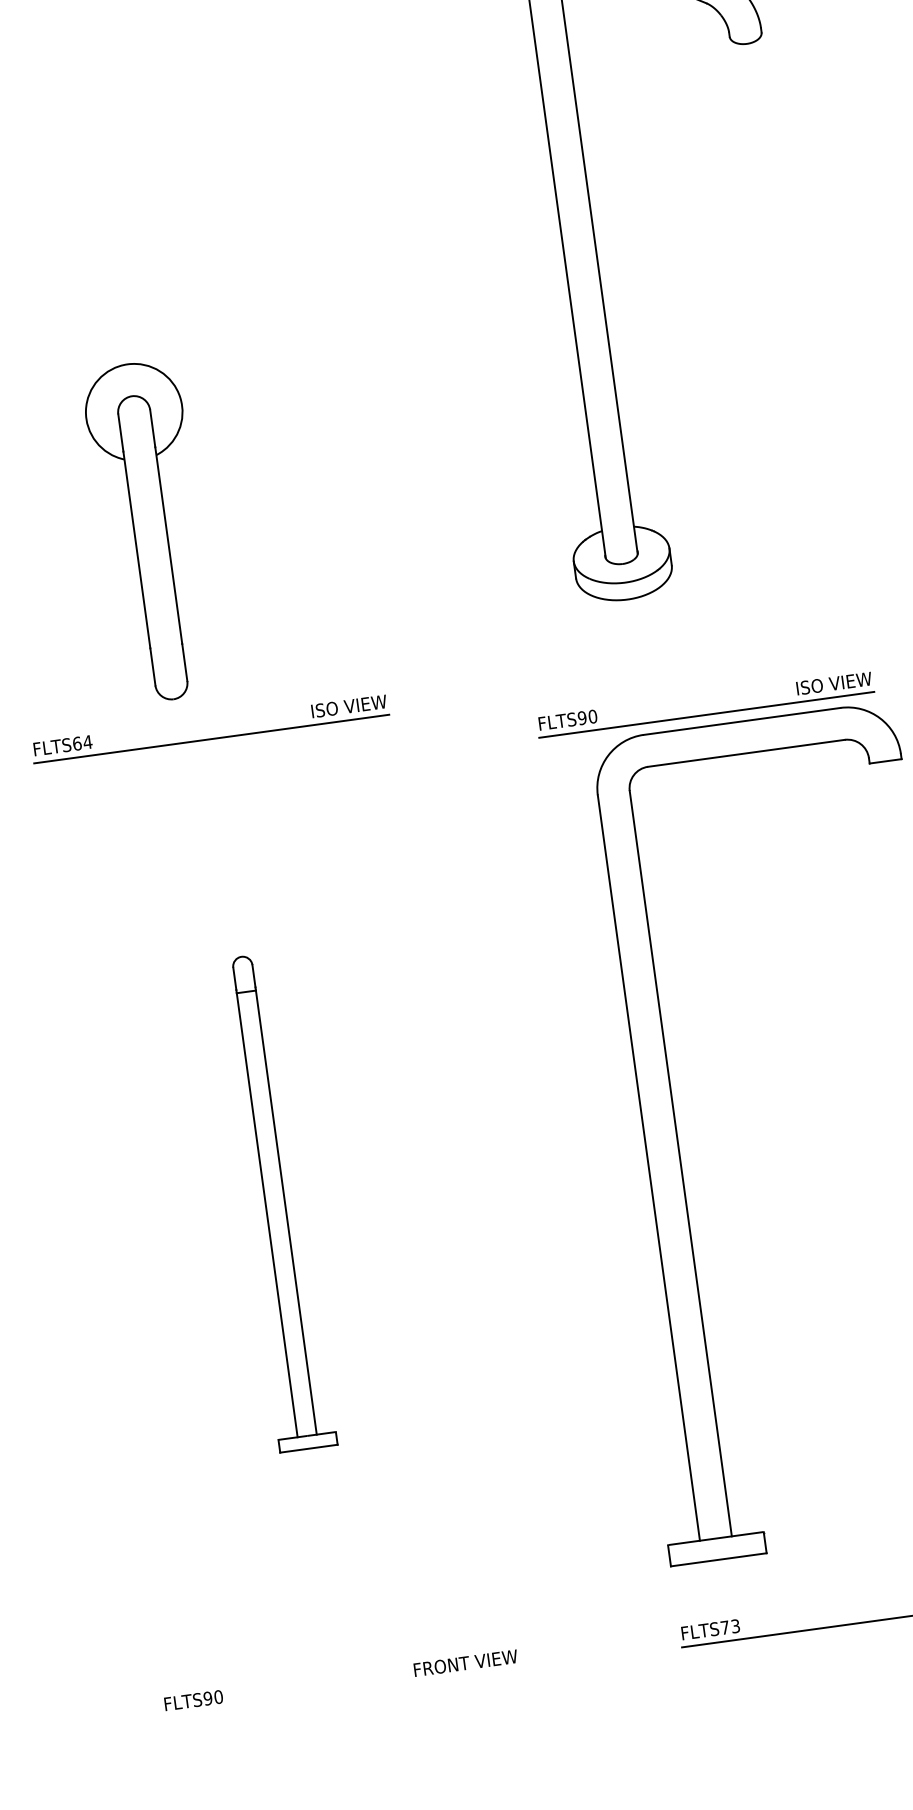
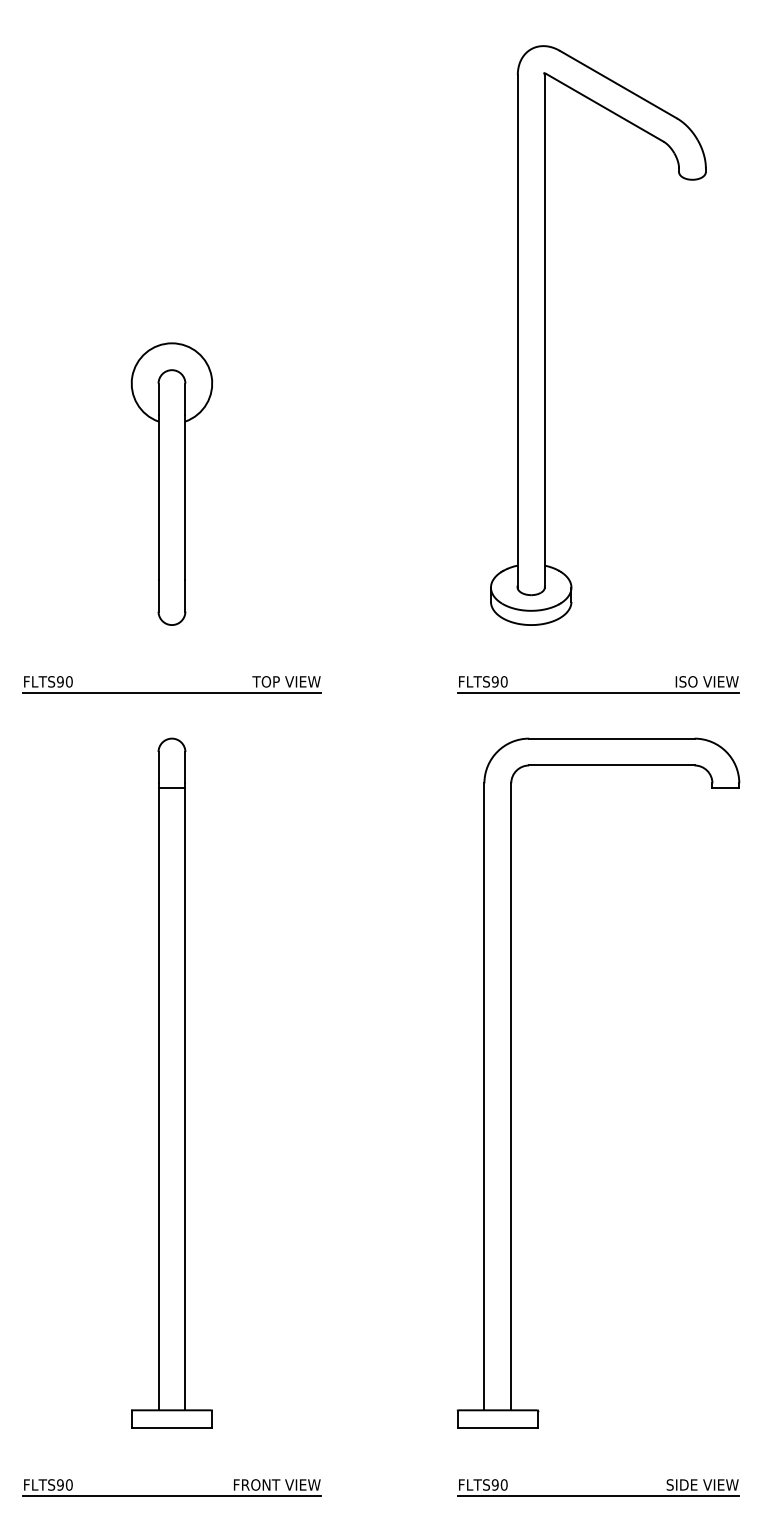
part: (149, 531) -> (171, 483), moved
text: (320, 709) -> (265, 681), ISO VIEW -> TOP VIEW
part: (706, 713) -> (598, 692), moved
text: (82, 742) -> (64, 681), FLTS64 -> FLTS90
part: (274, 1201) -> (171, 1082), size x1.67
text: (729, 1626) -> (499, 1484), FLTS73 -> FLTS90
line: (341, 1694) -> (171, 1496), added

